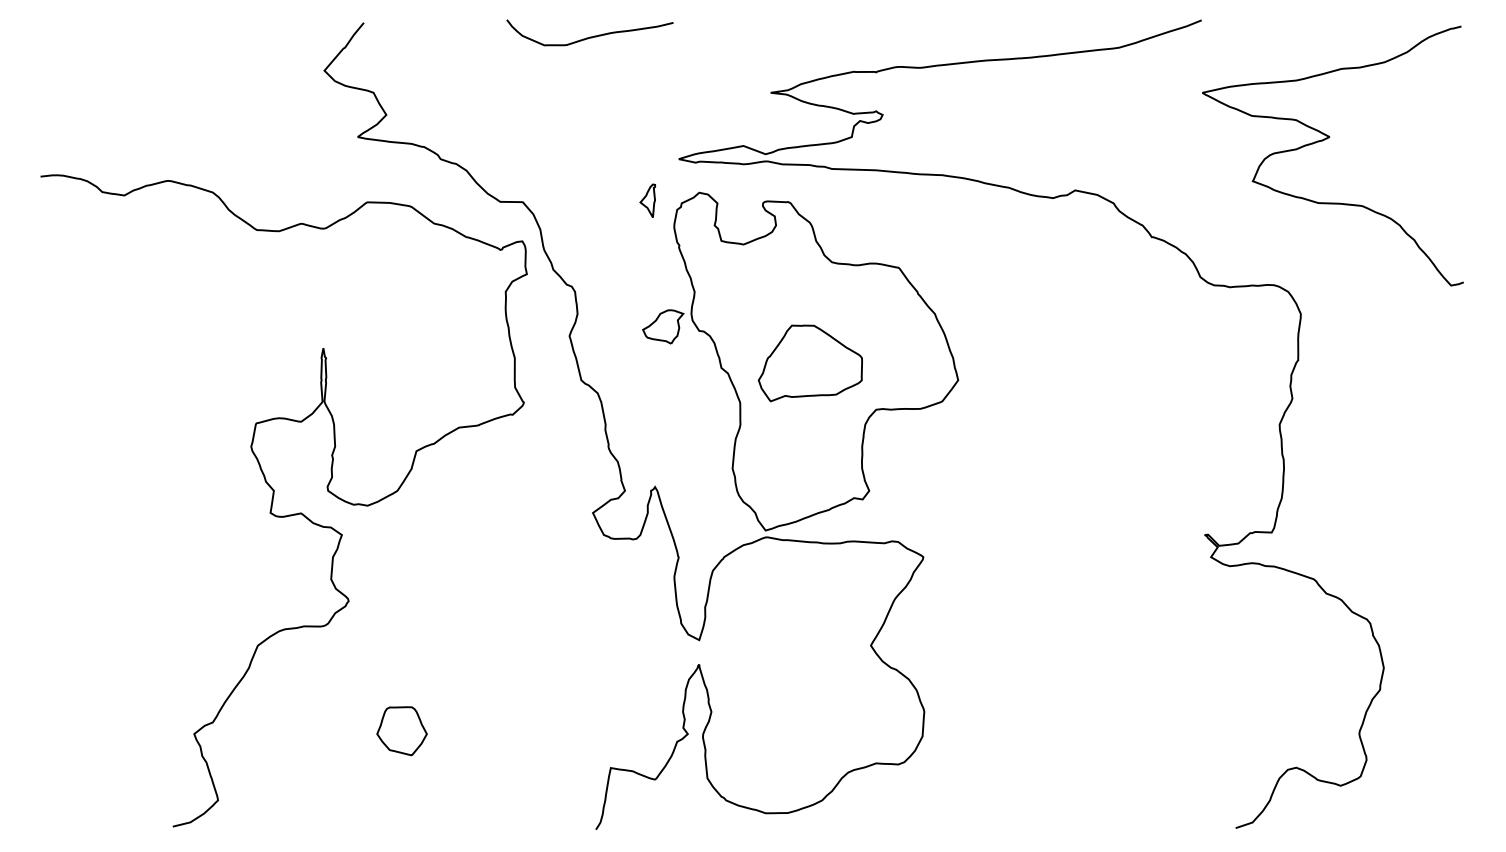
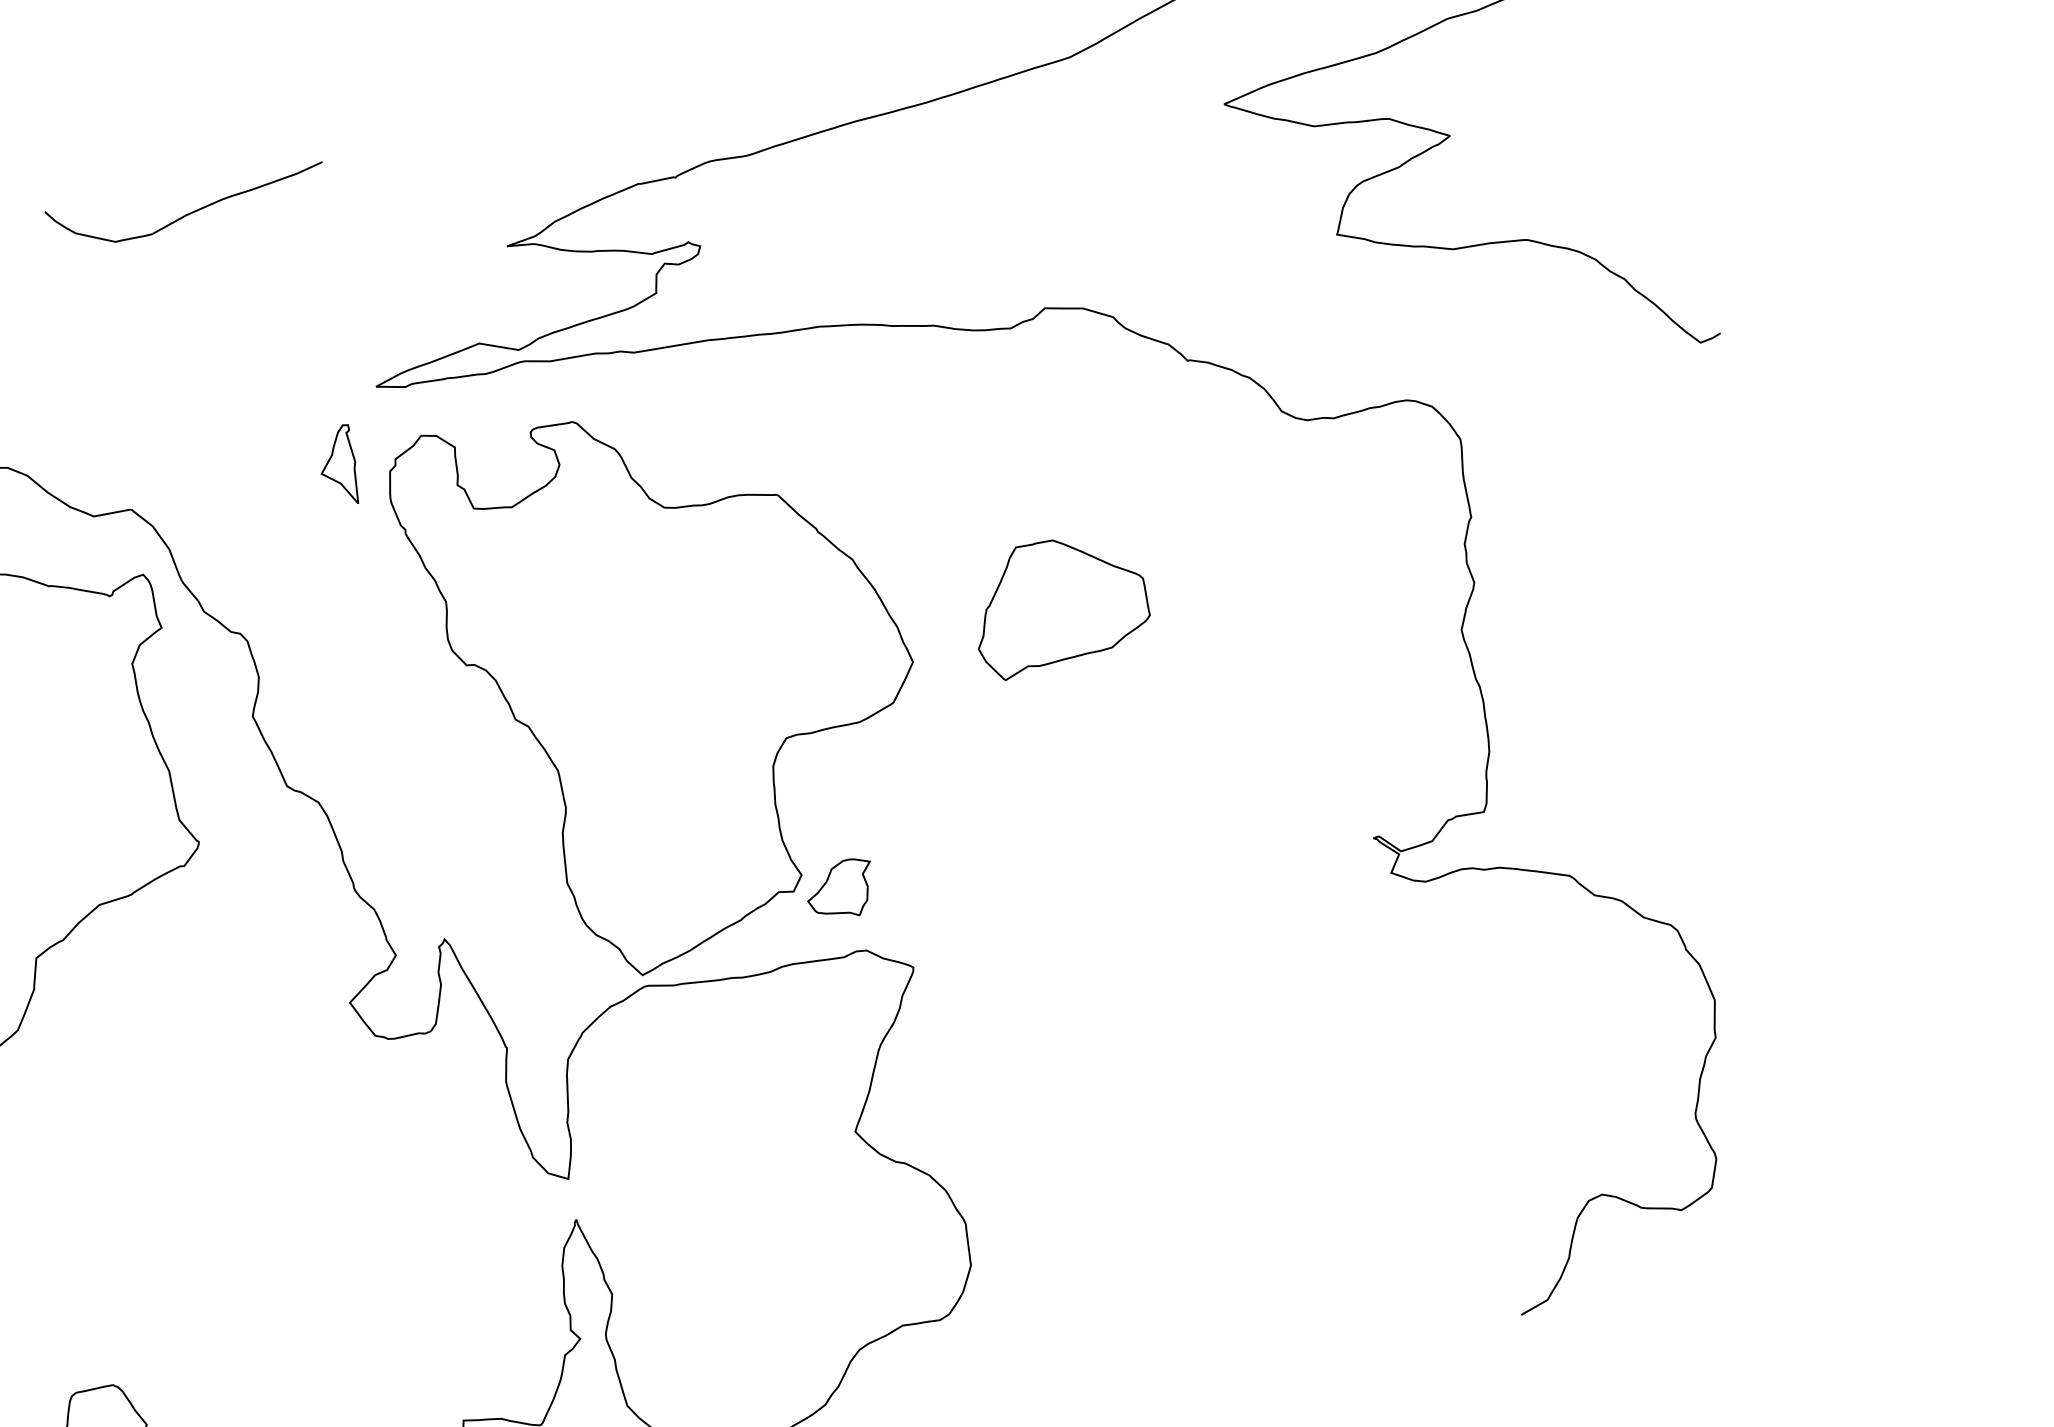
part: (647, 200) -> (337, 465), size x1.43
part: (663, 326) -> (841, 889), moved
part: (809, 363) -> (1057, 604), moved

